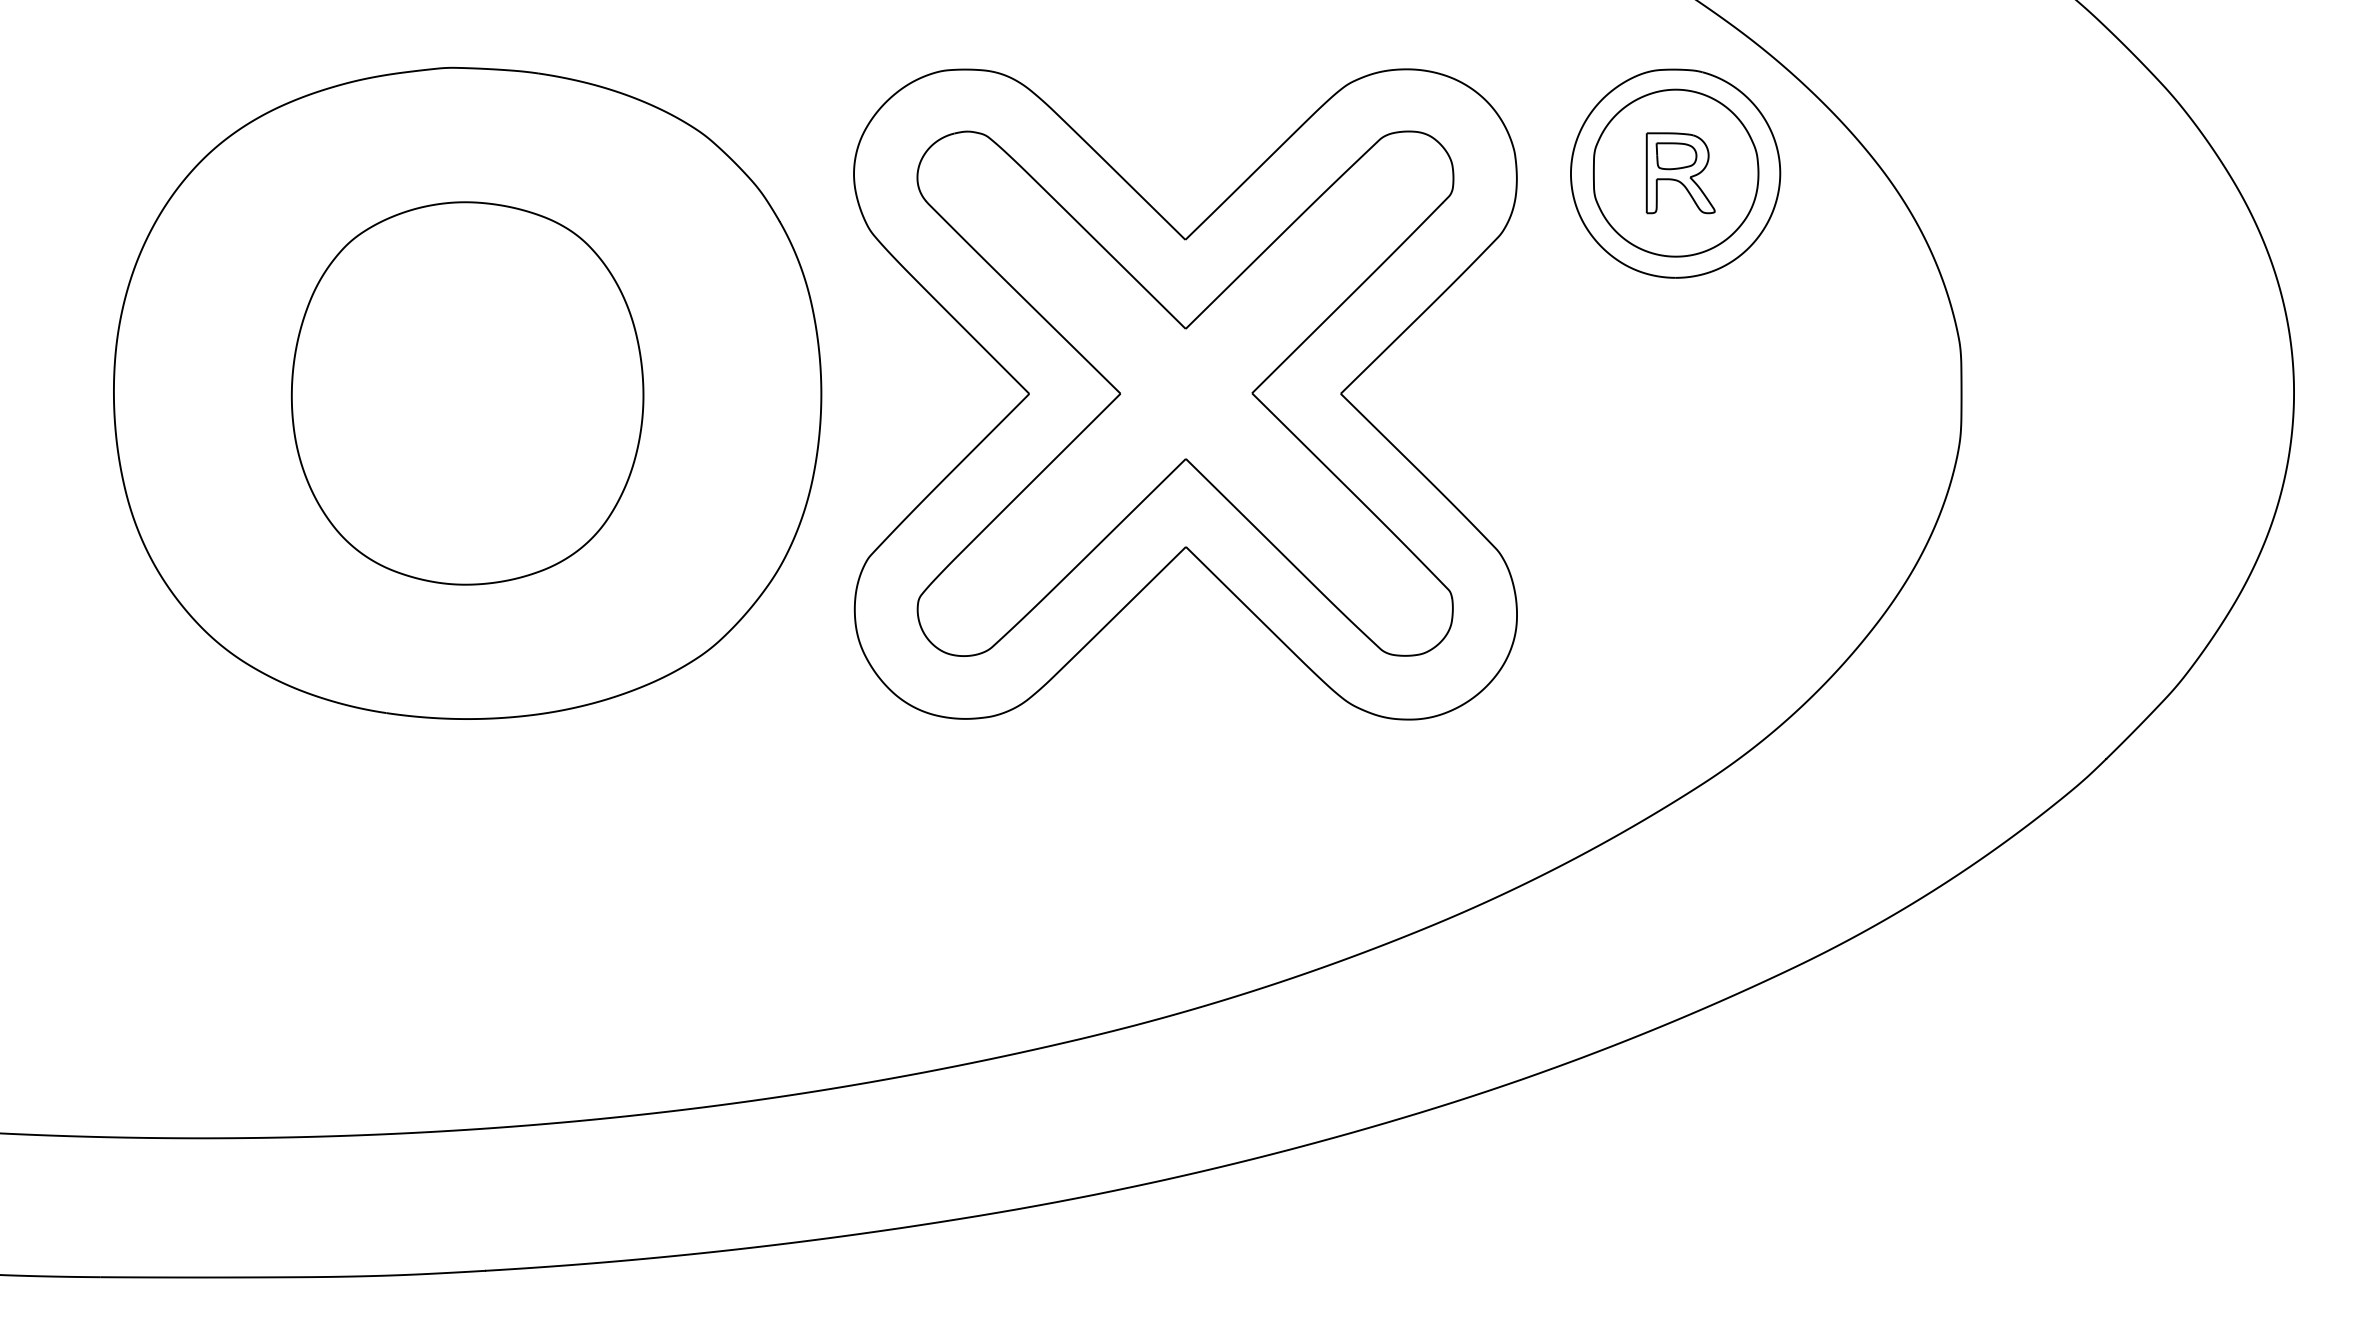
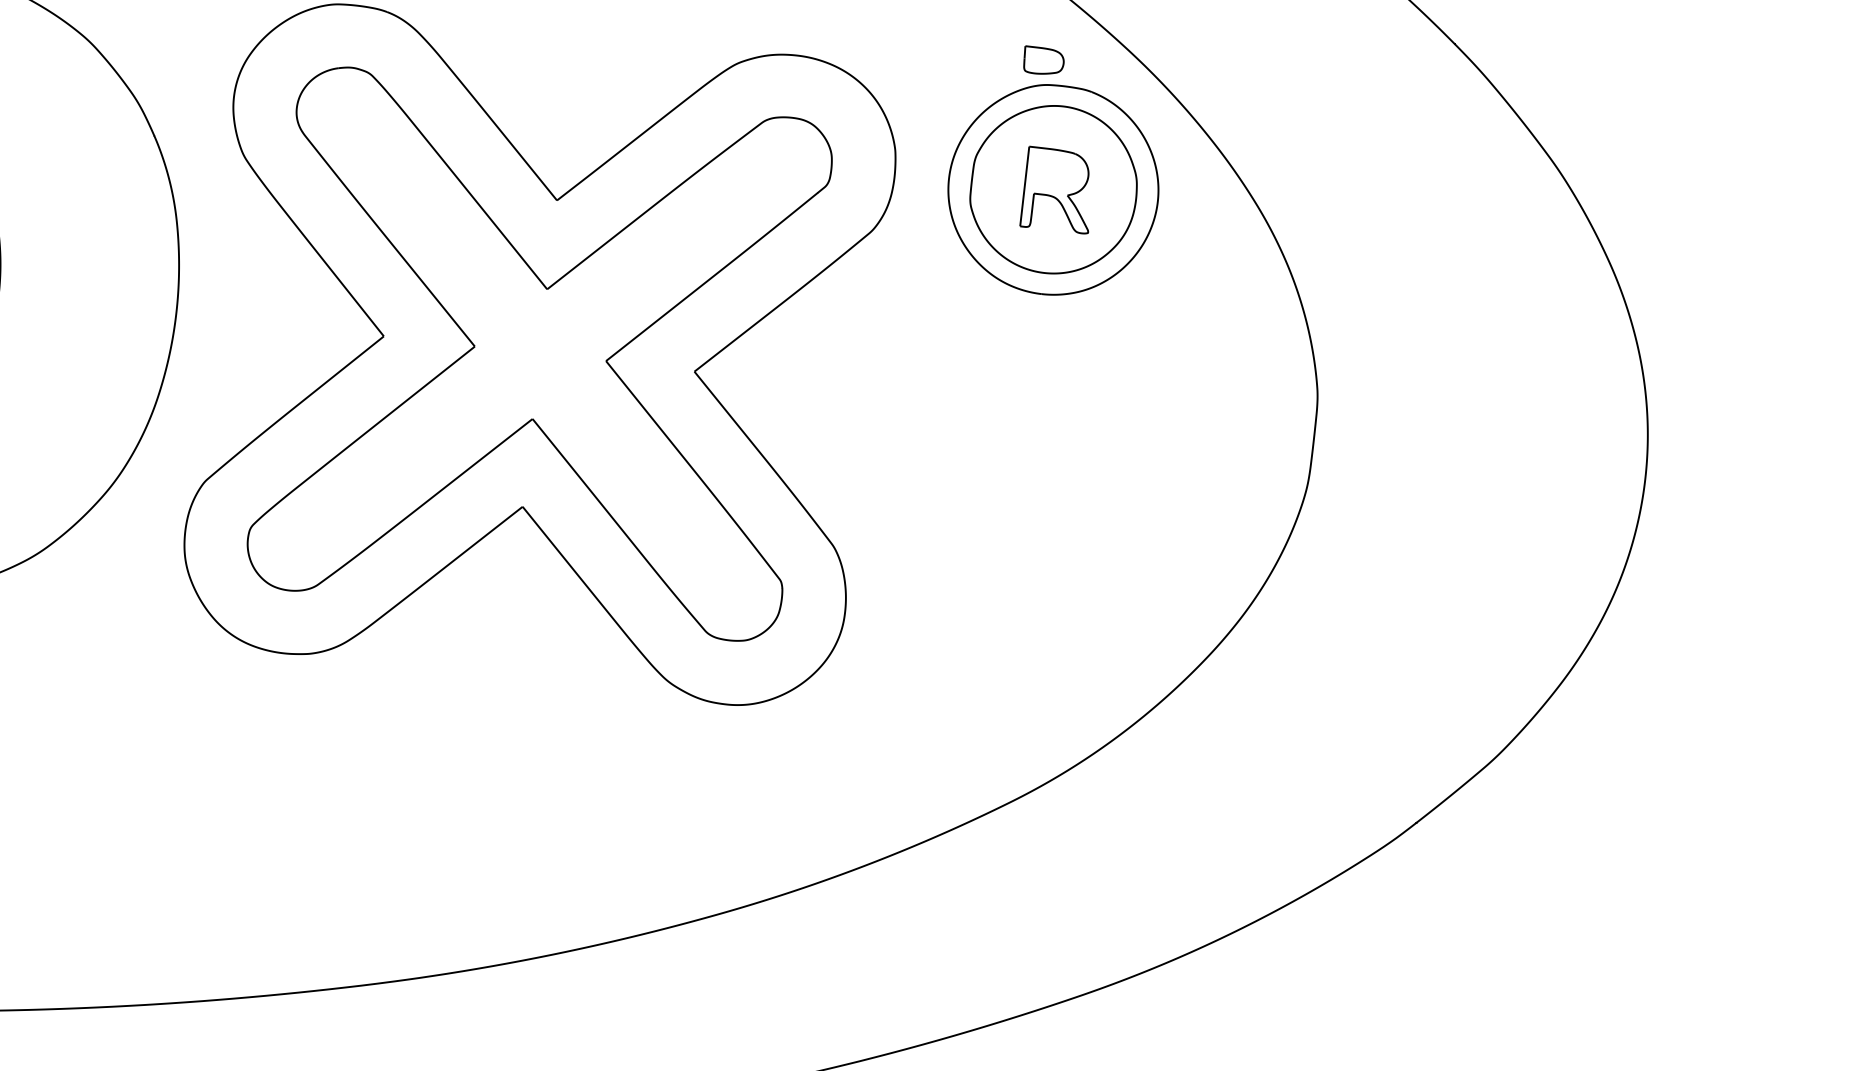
part: (1676, 156) -> (1043, 61), moved

